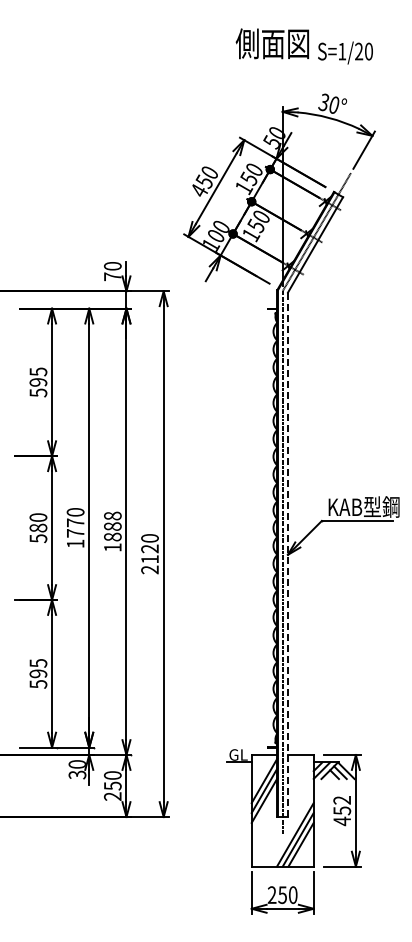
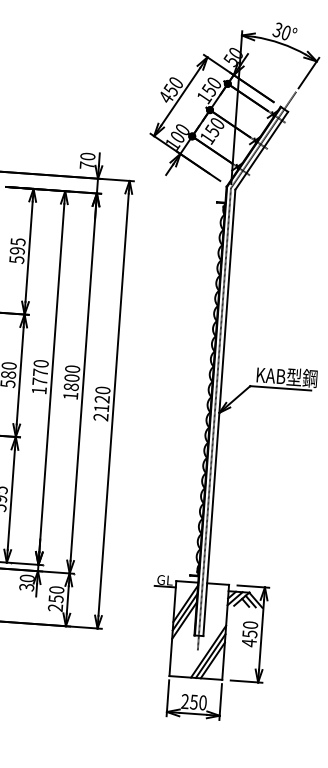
text: (112, 520) -> (72, 372), 1888 -> 1800
line: (287, 555) -> (218, 413), dashed -> solid
text: (342, 800) -> (250, 625), 452 -> 450

